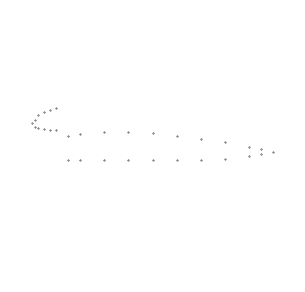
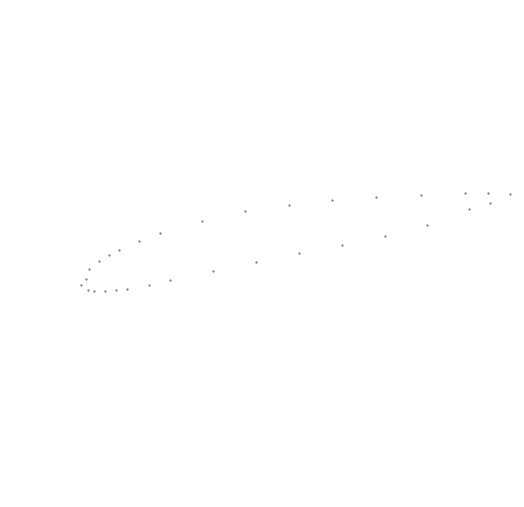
part: (44, 119) -> (102, 273), moved

